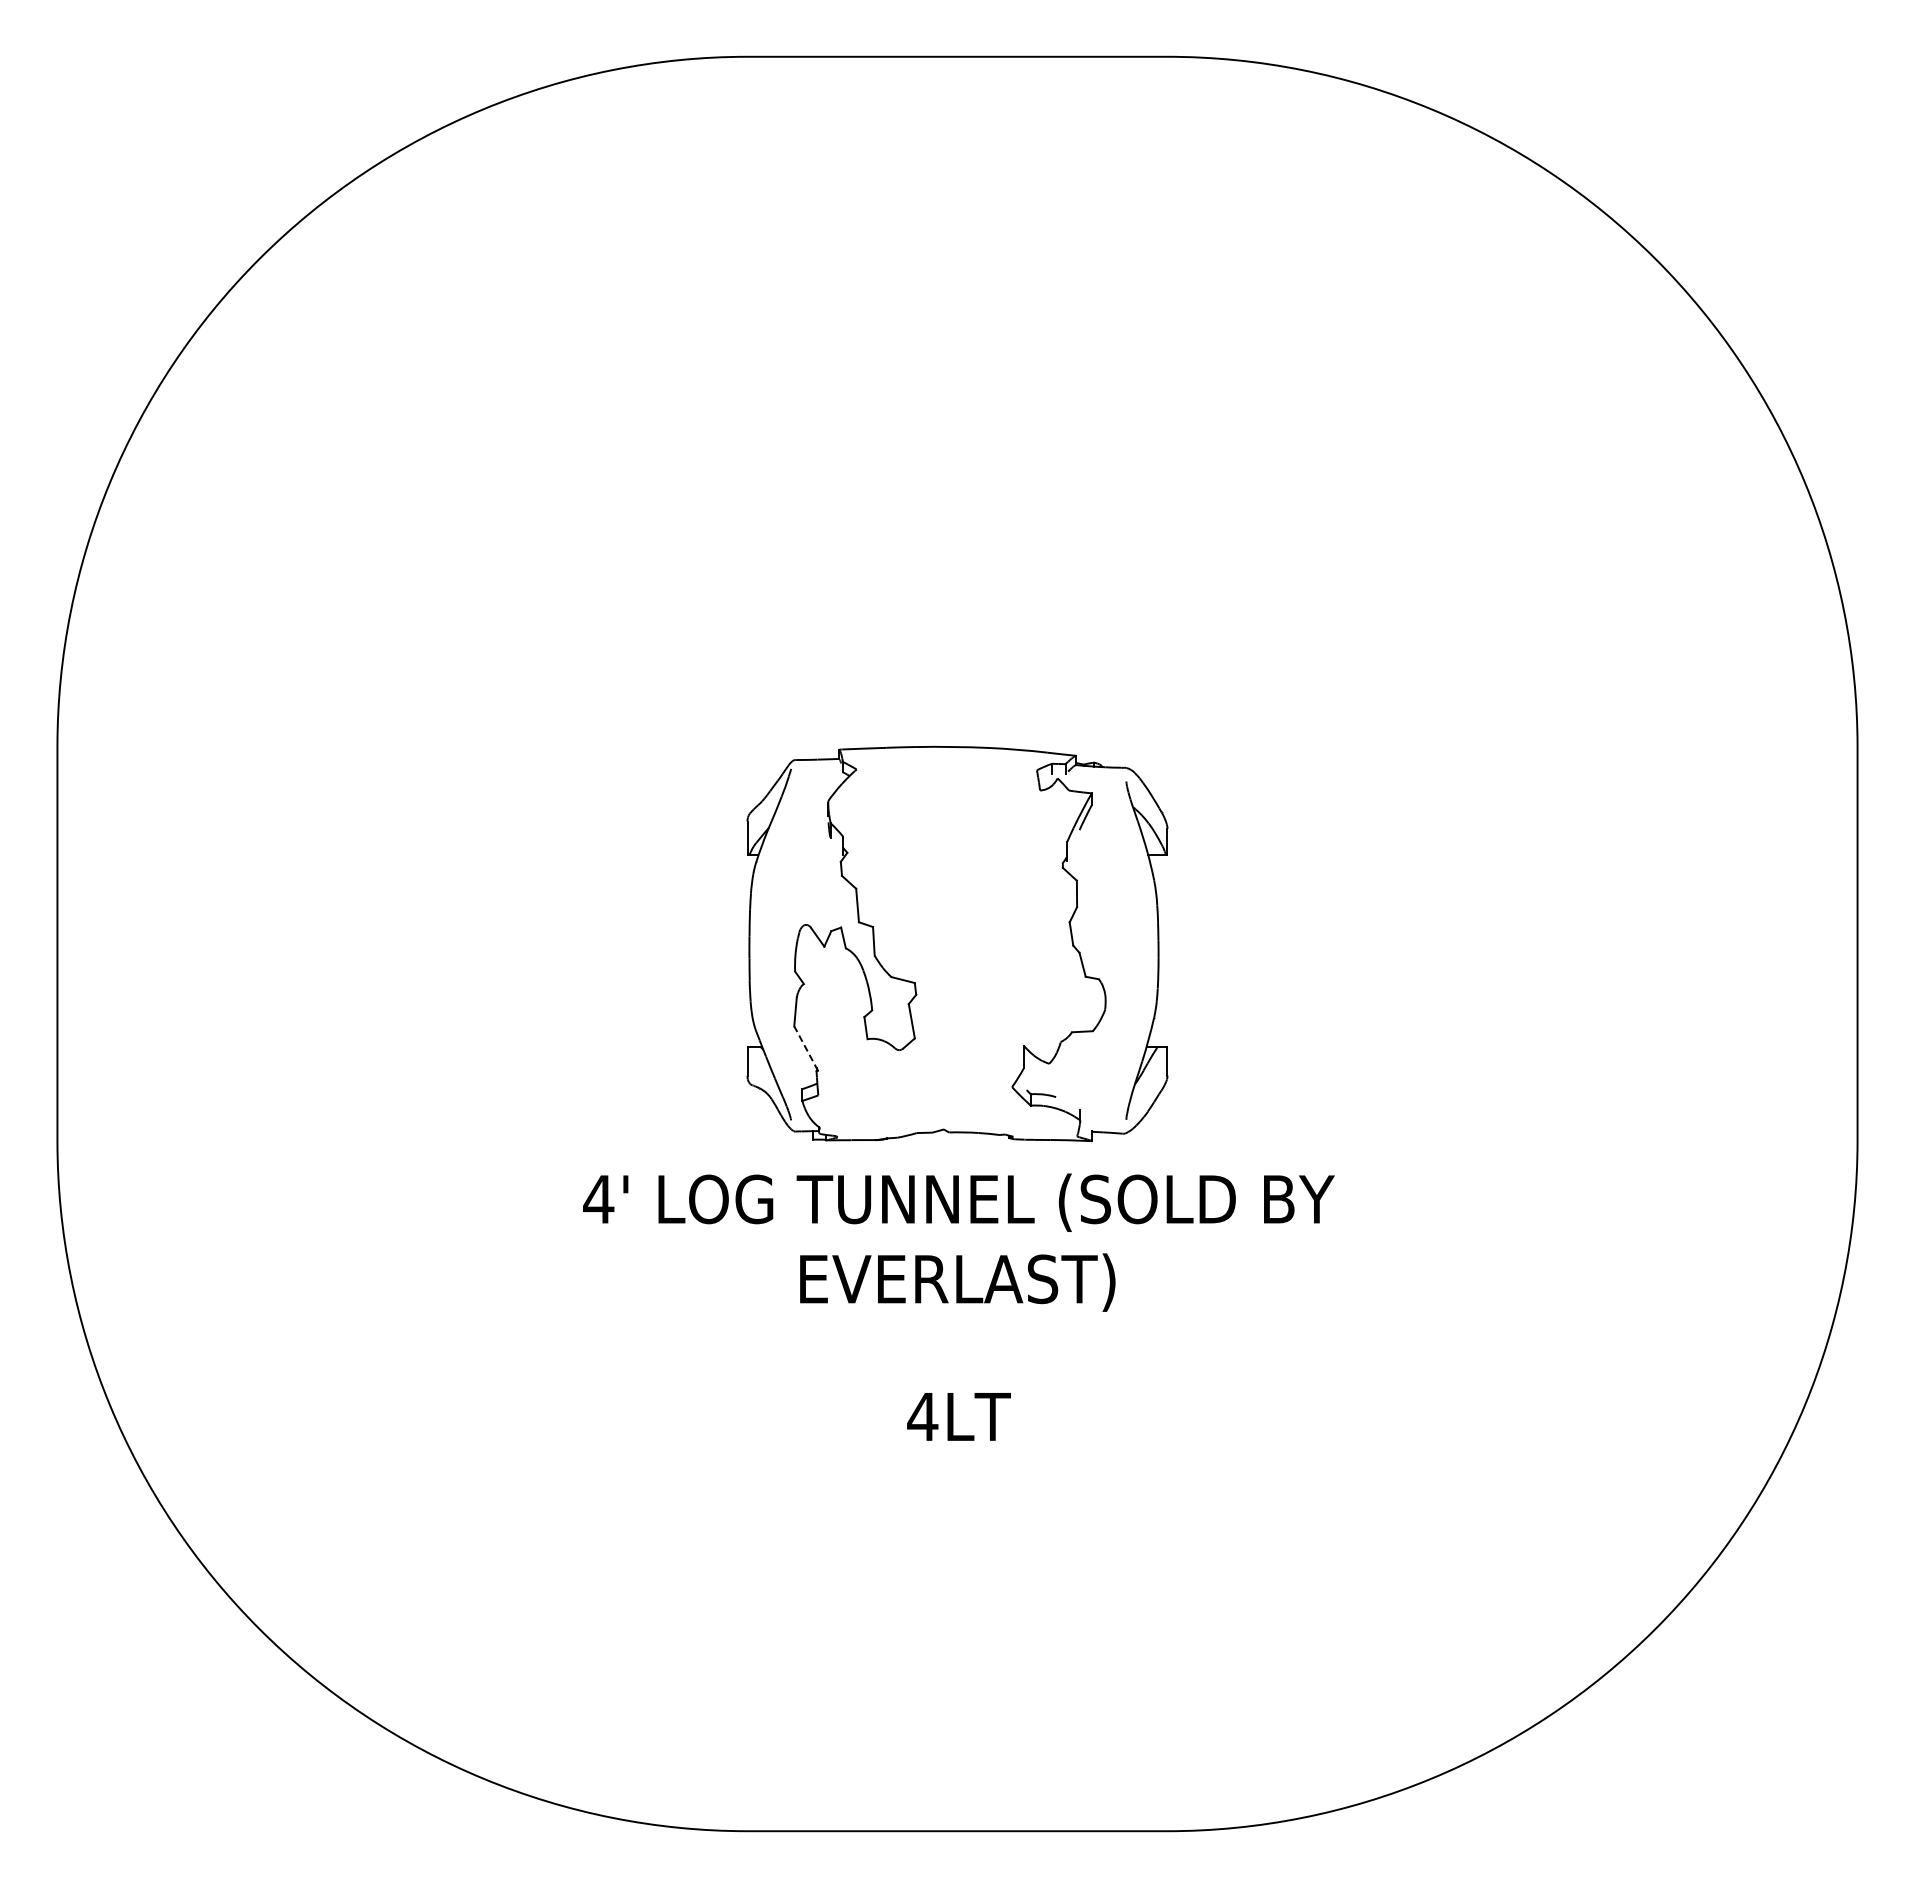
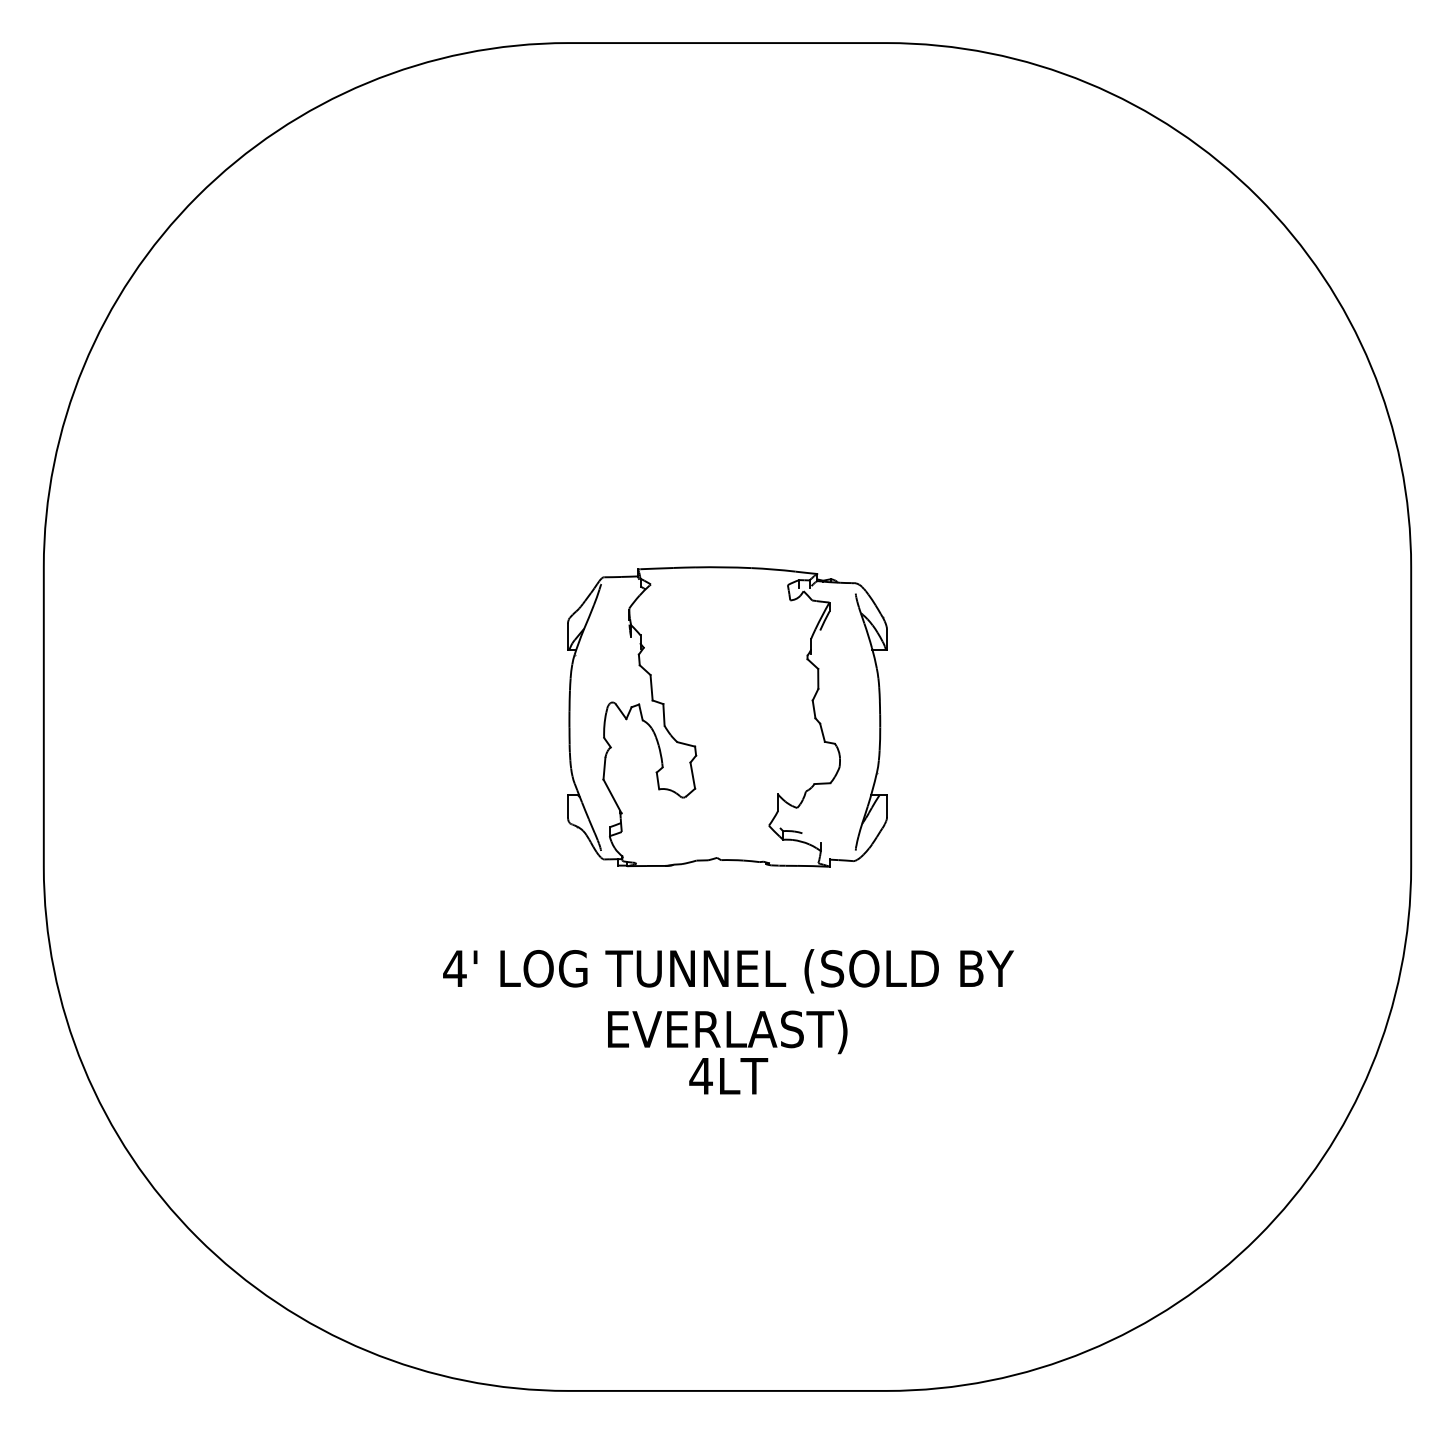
line: (805, 1048) -> (612, 796), dashed -> solid
text: (958, 1242) -> (728, 1001), moved

